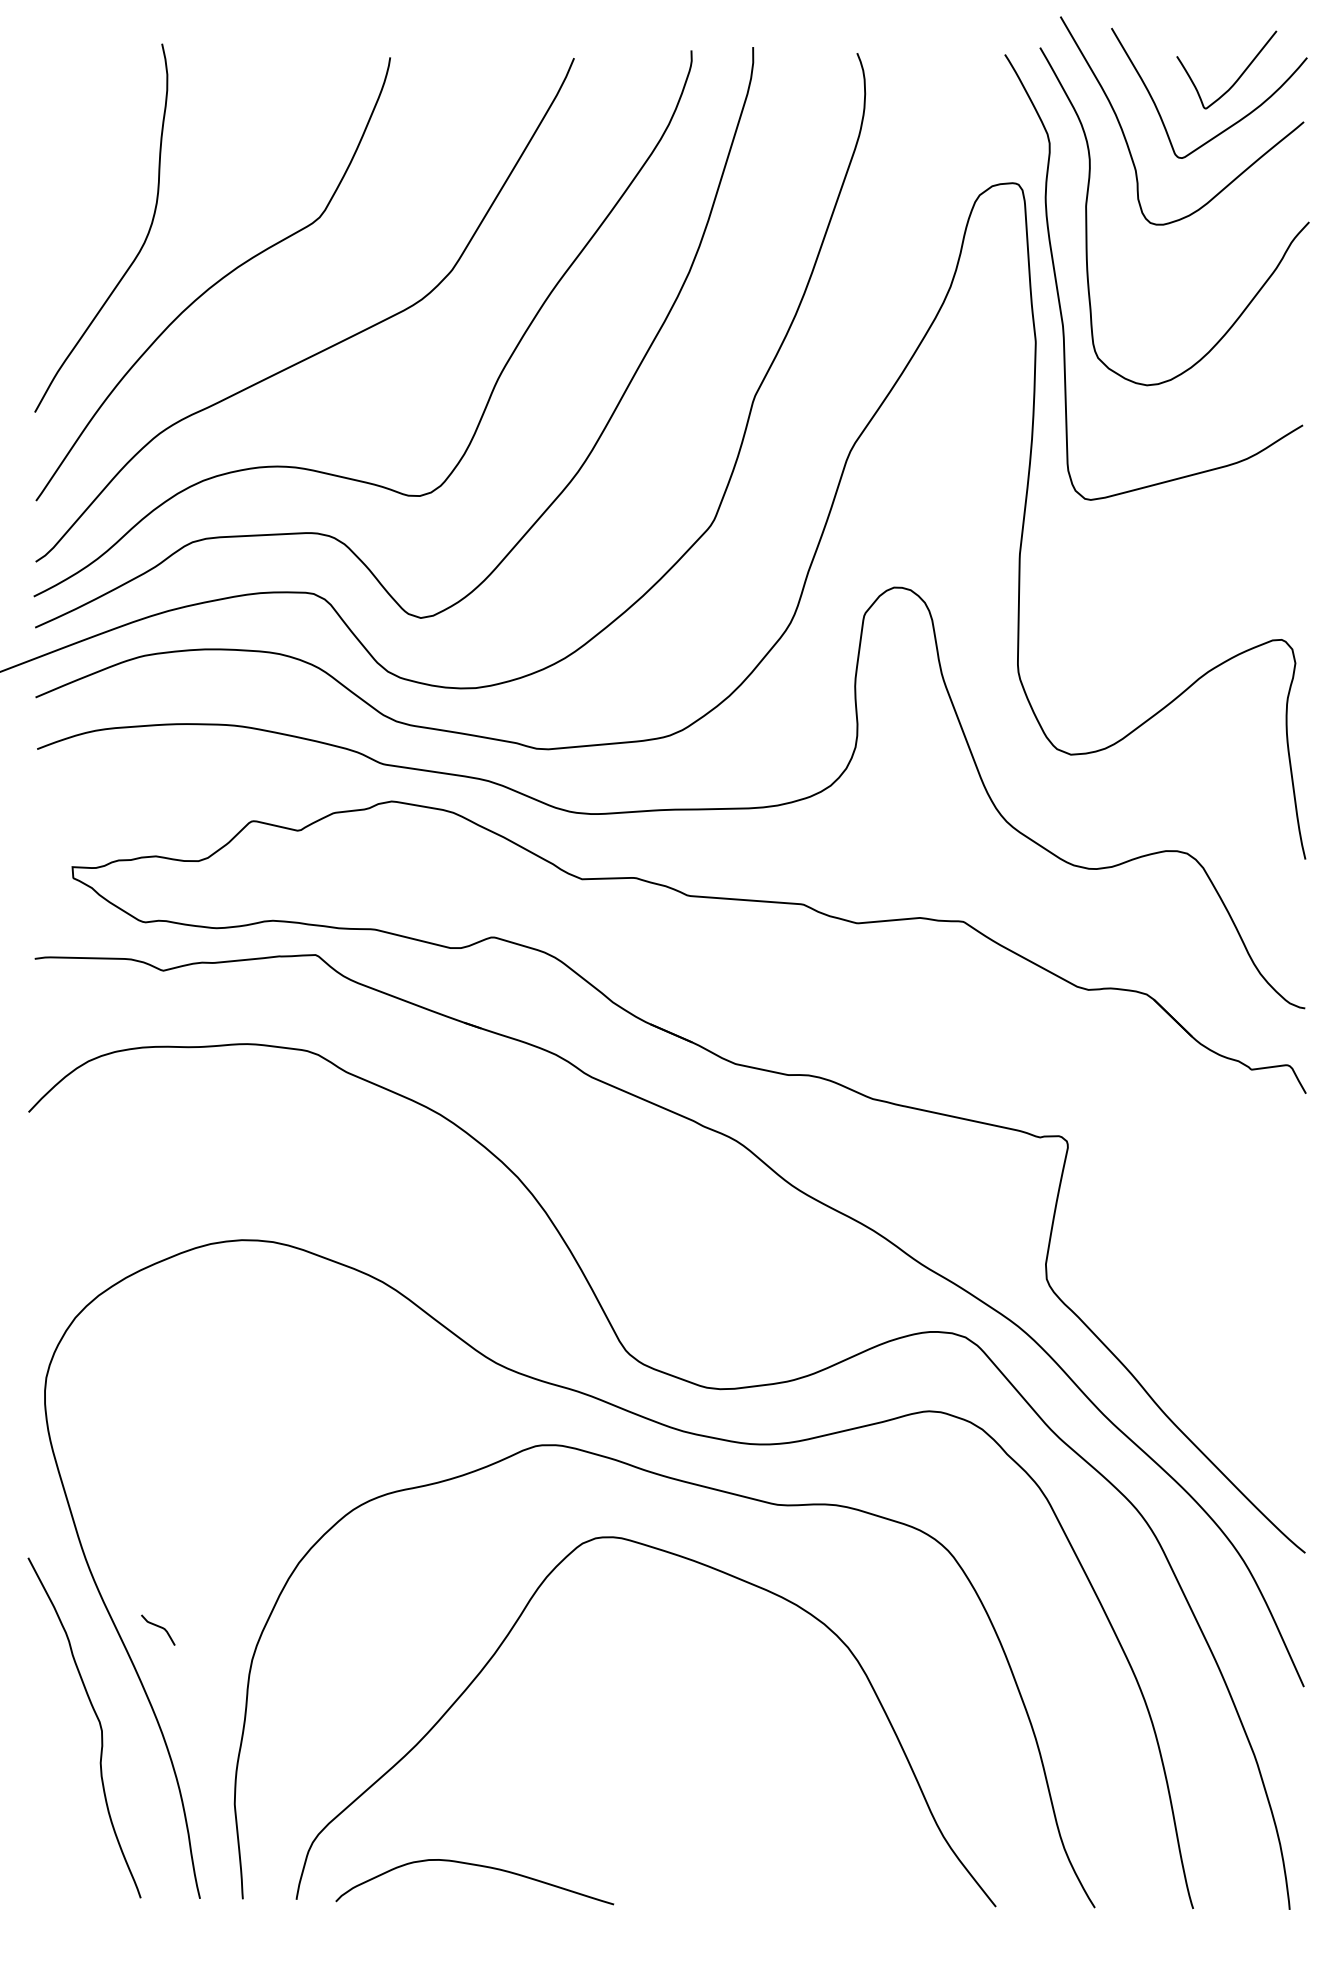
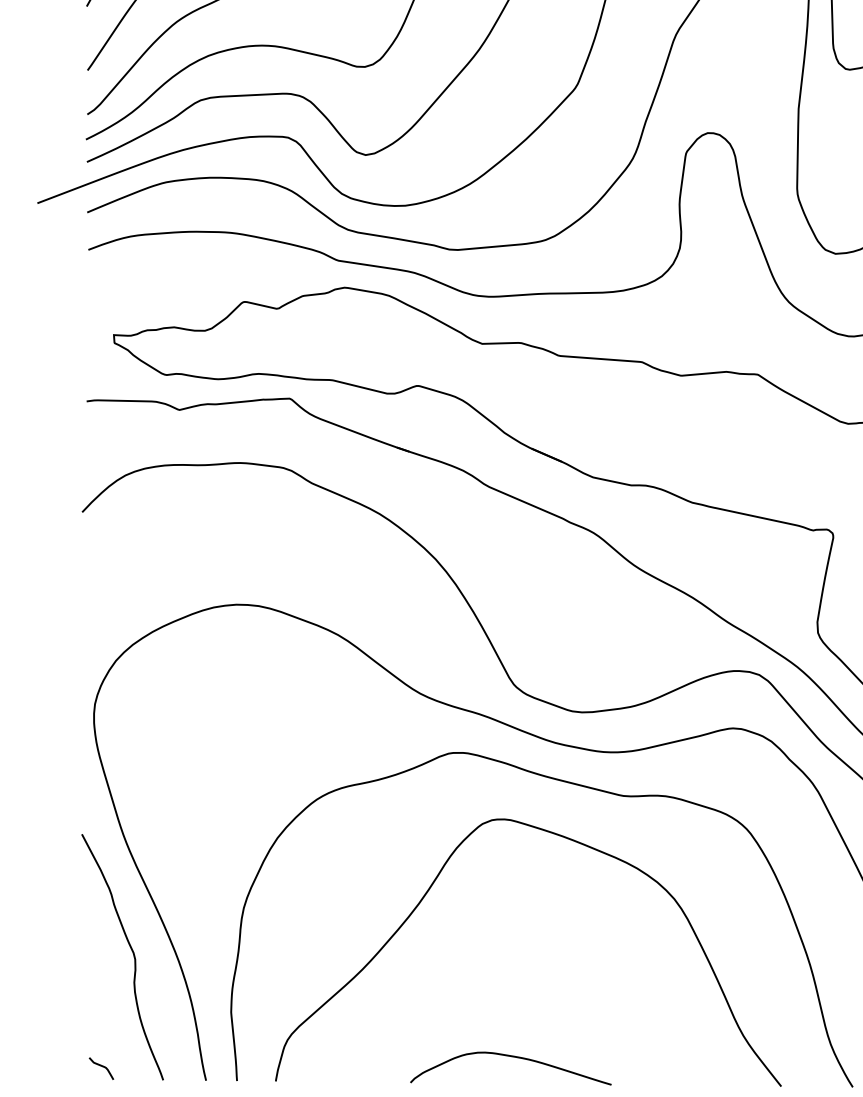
curve: (158, 1627) -> (101, 1066), moved
curve: (477, 1866) -> (512, 1057), moved

